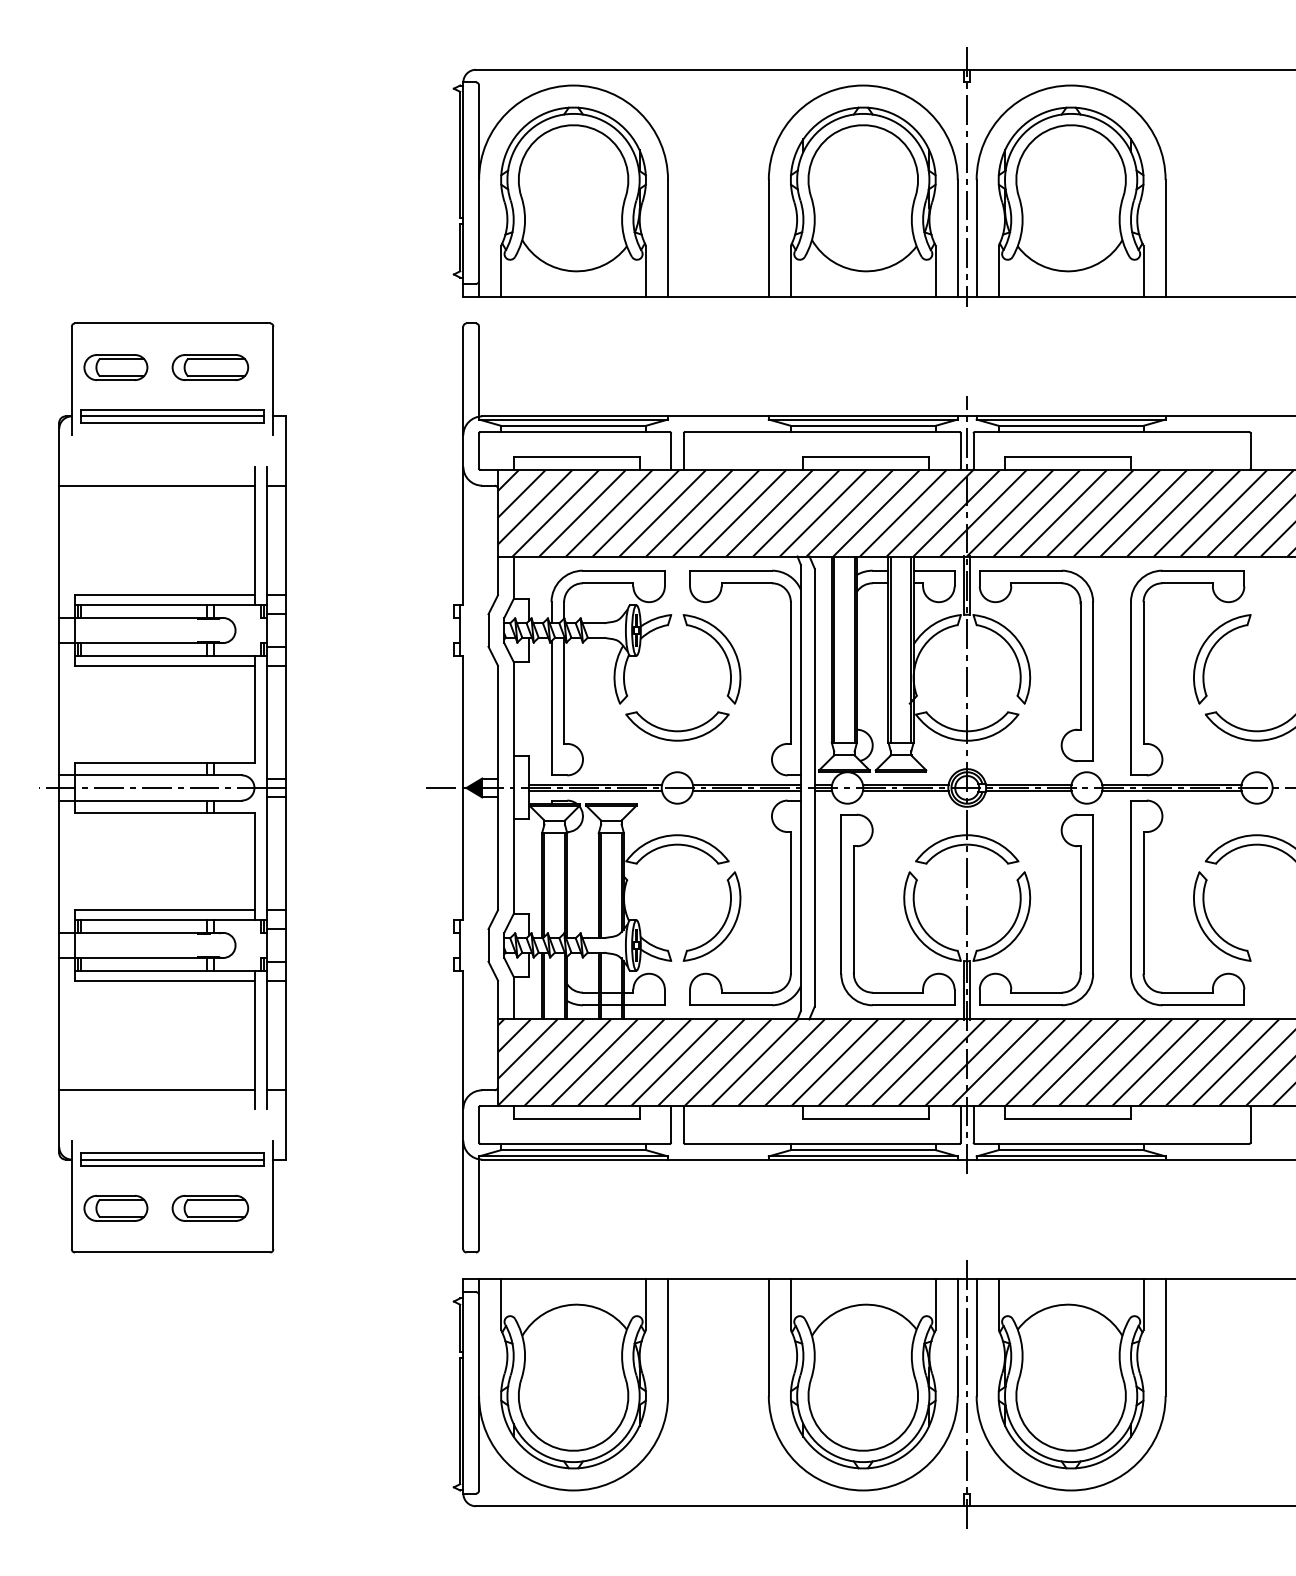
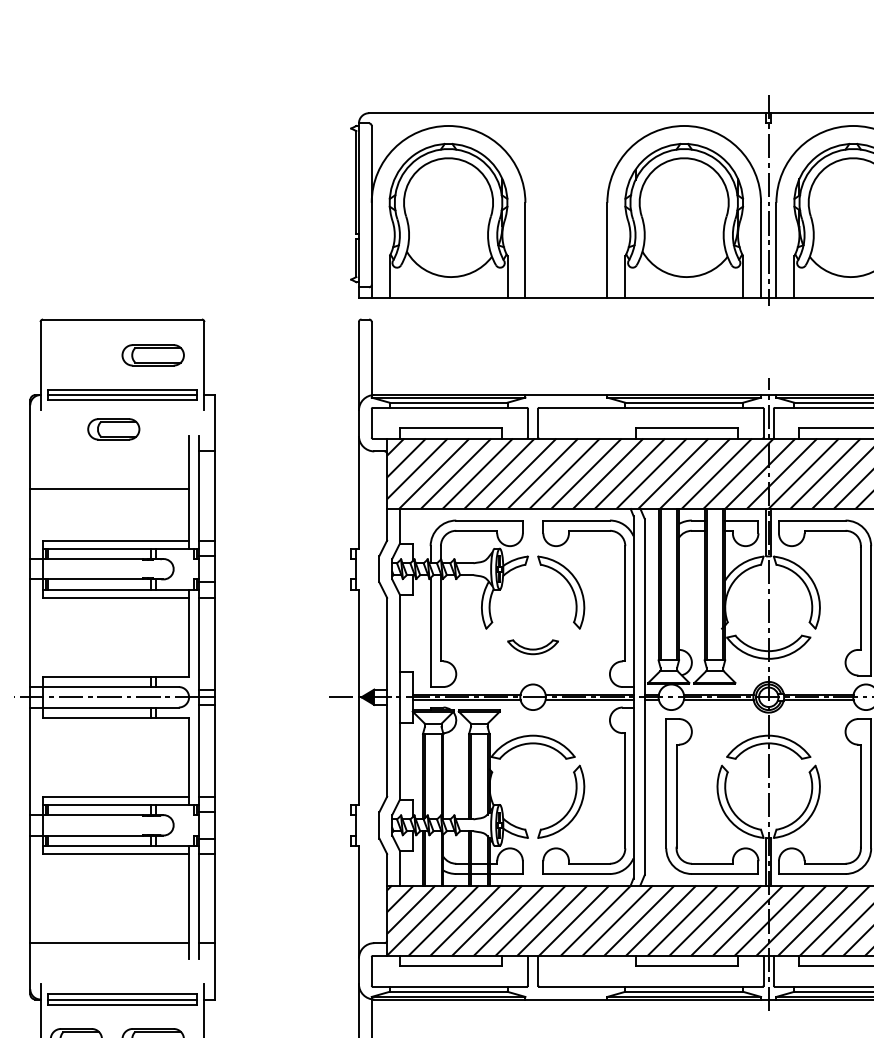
part: (115, 367) -> (113, 429), moved
line: (156, 485) -> (109, 488), moved
part: (677, 726) -> (533, 647), size x0.6

